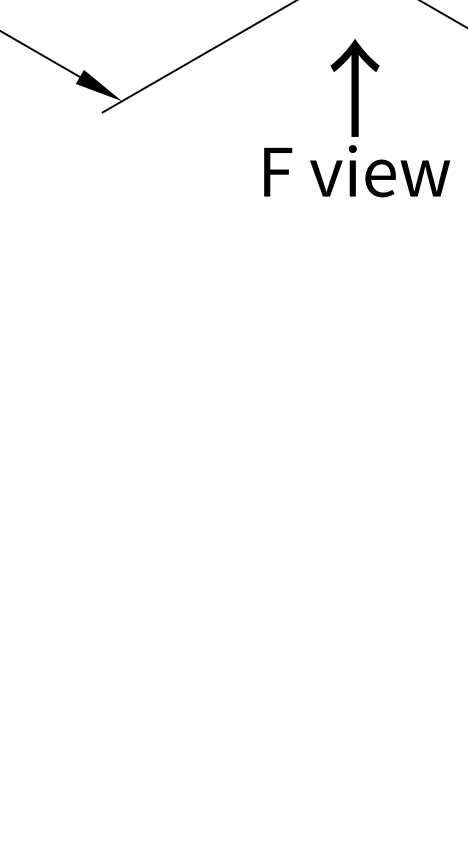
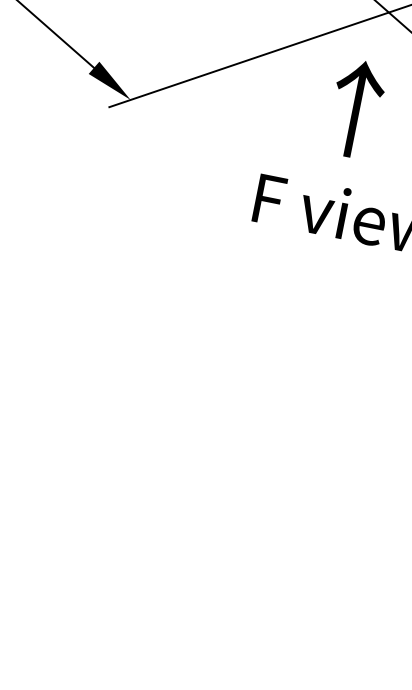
text: (354, 87) -> (355, 108), moved

